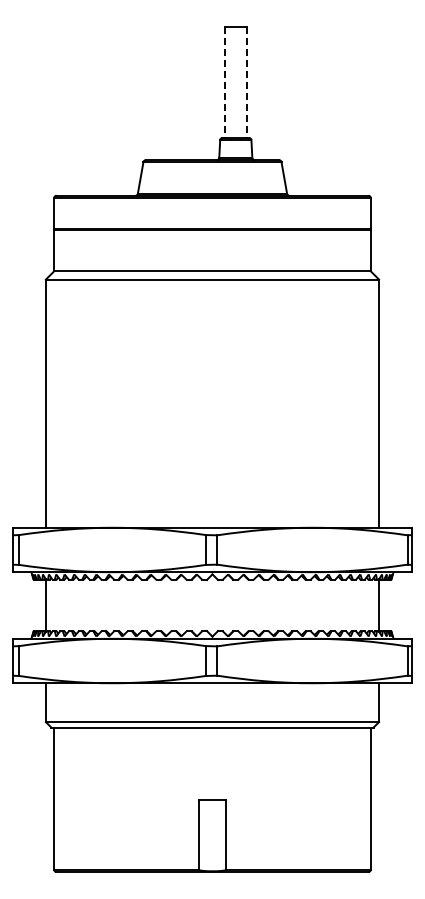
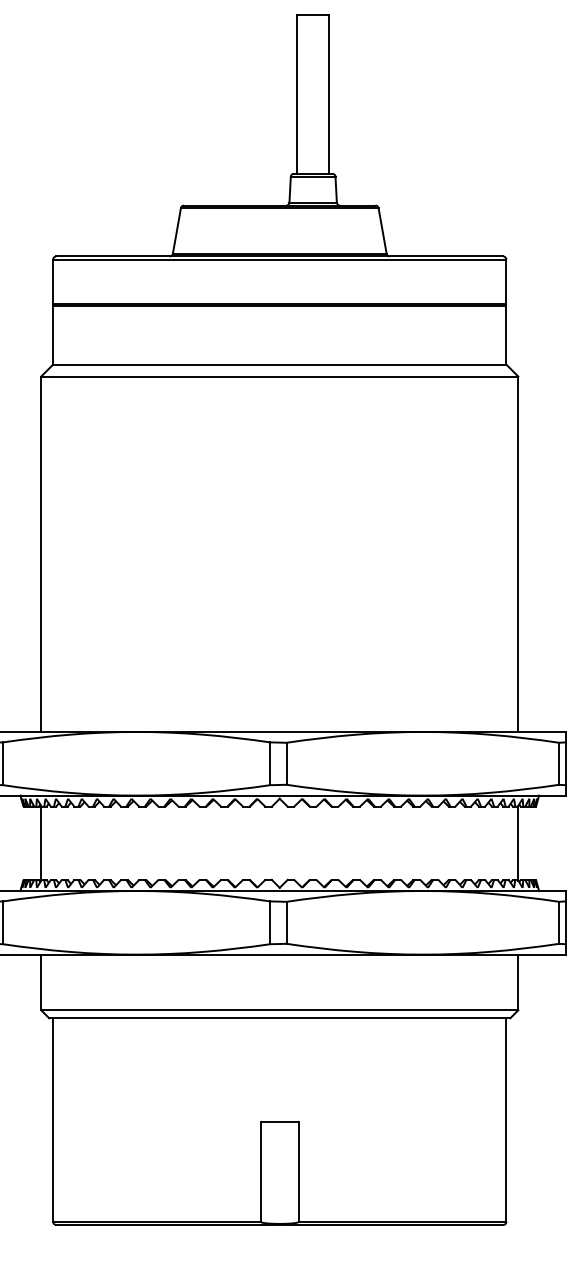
line: (224, 82) -> (296, 94), dashed -> solid
line: (246, 82) -> (328, 94), dashed -> solid

